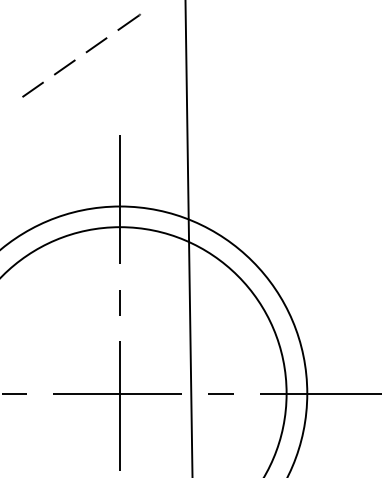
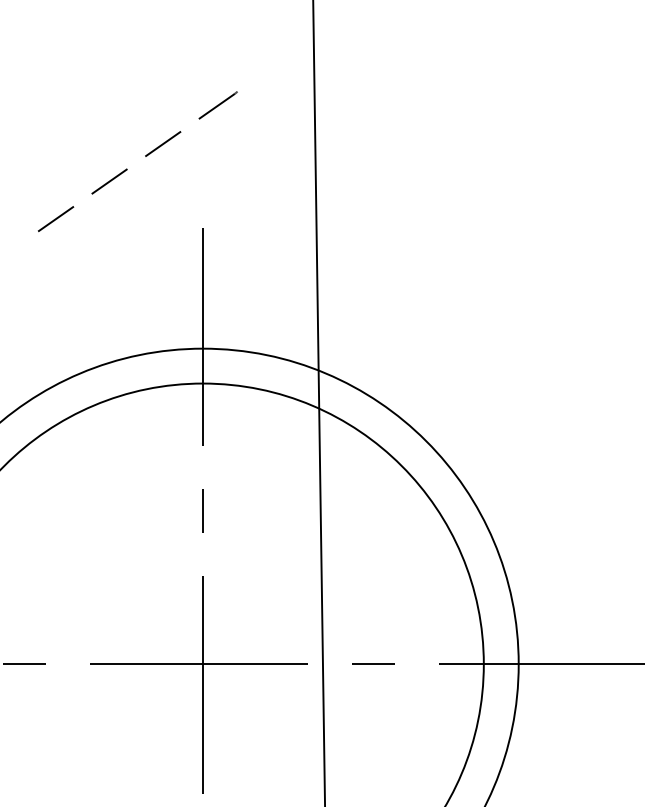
part: (81, 55) -> (137, 161), moved

